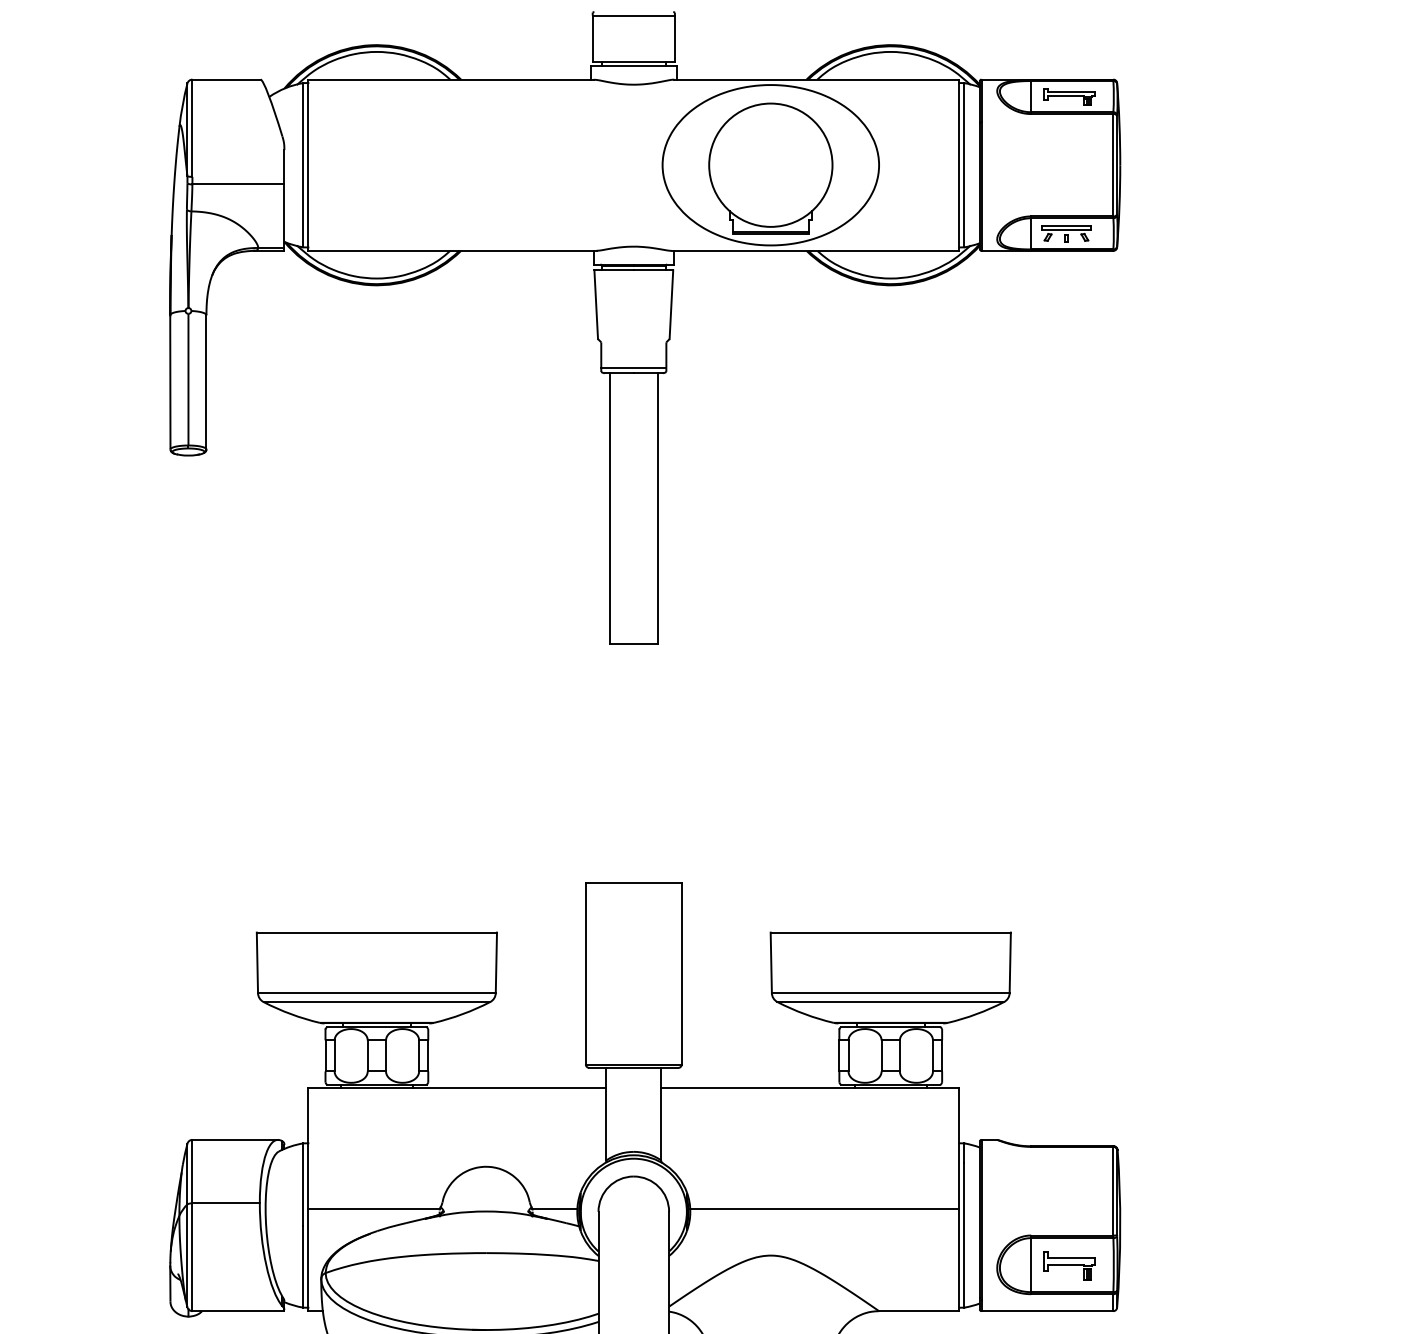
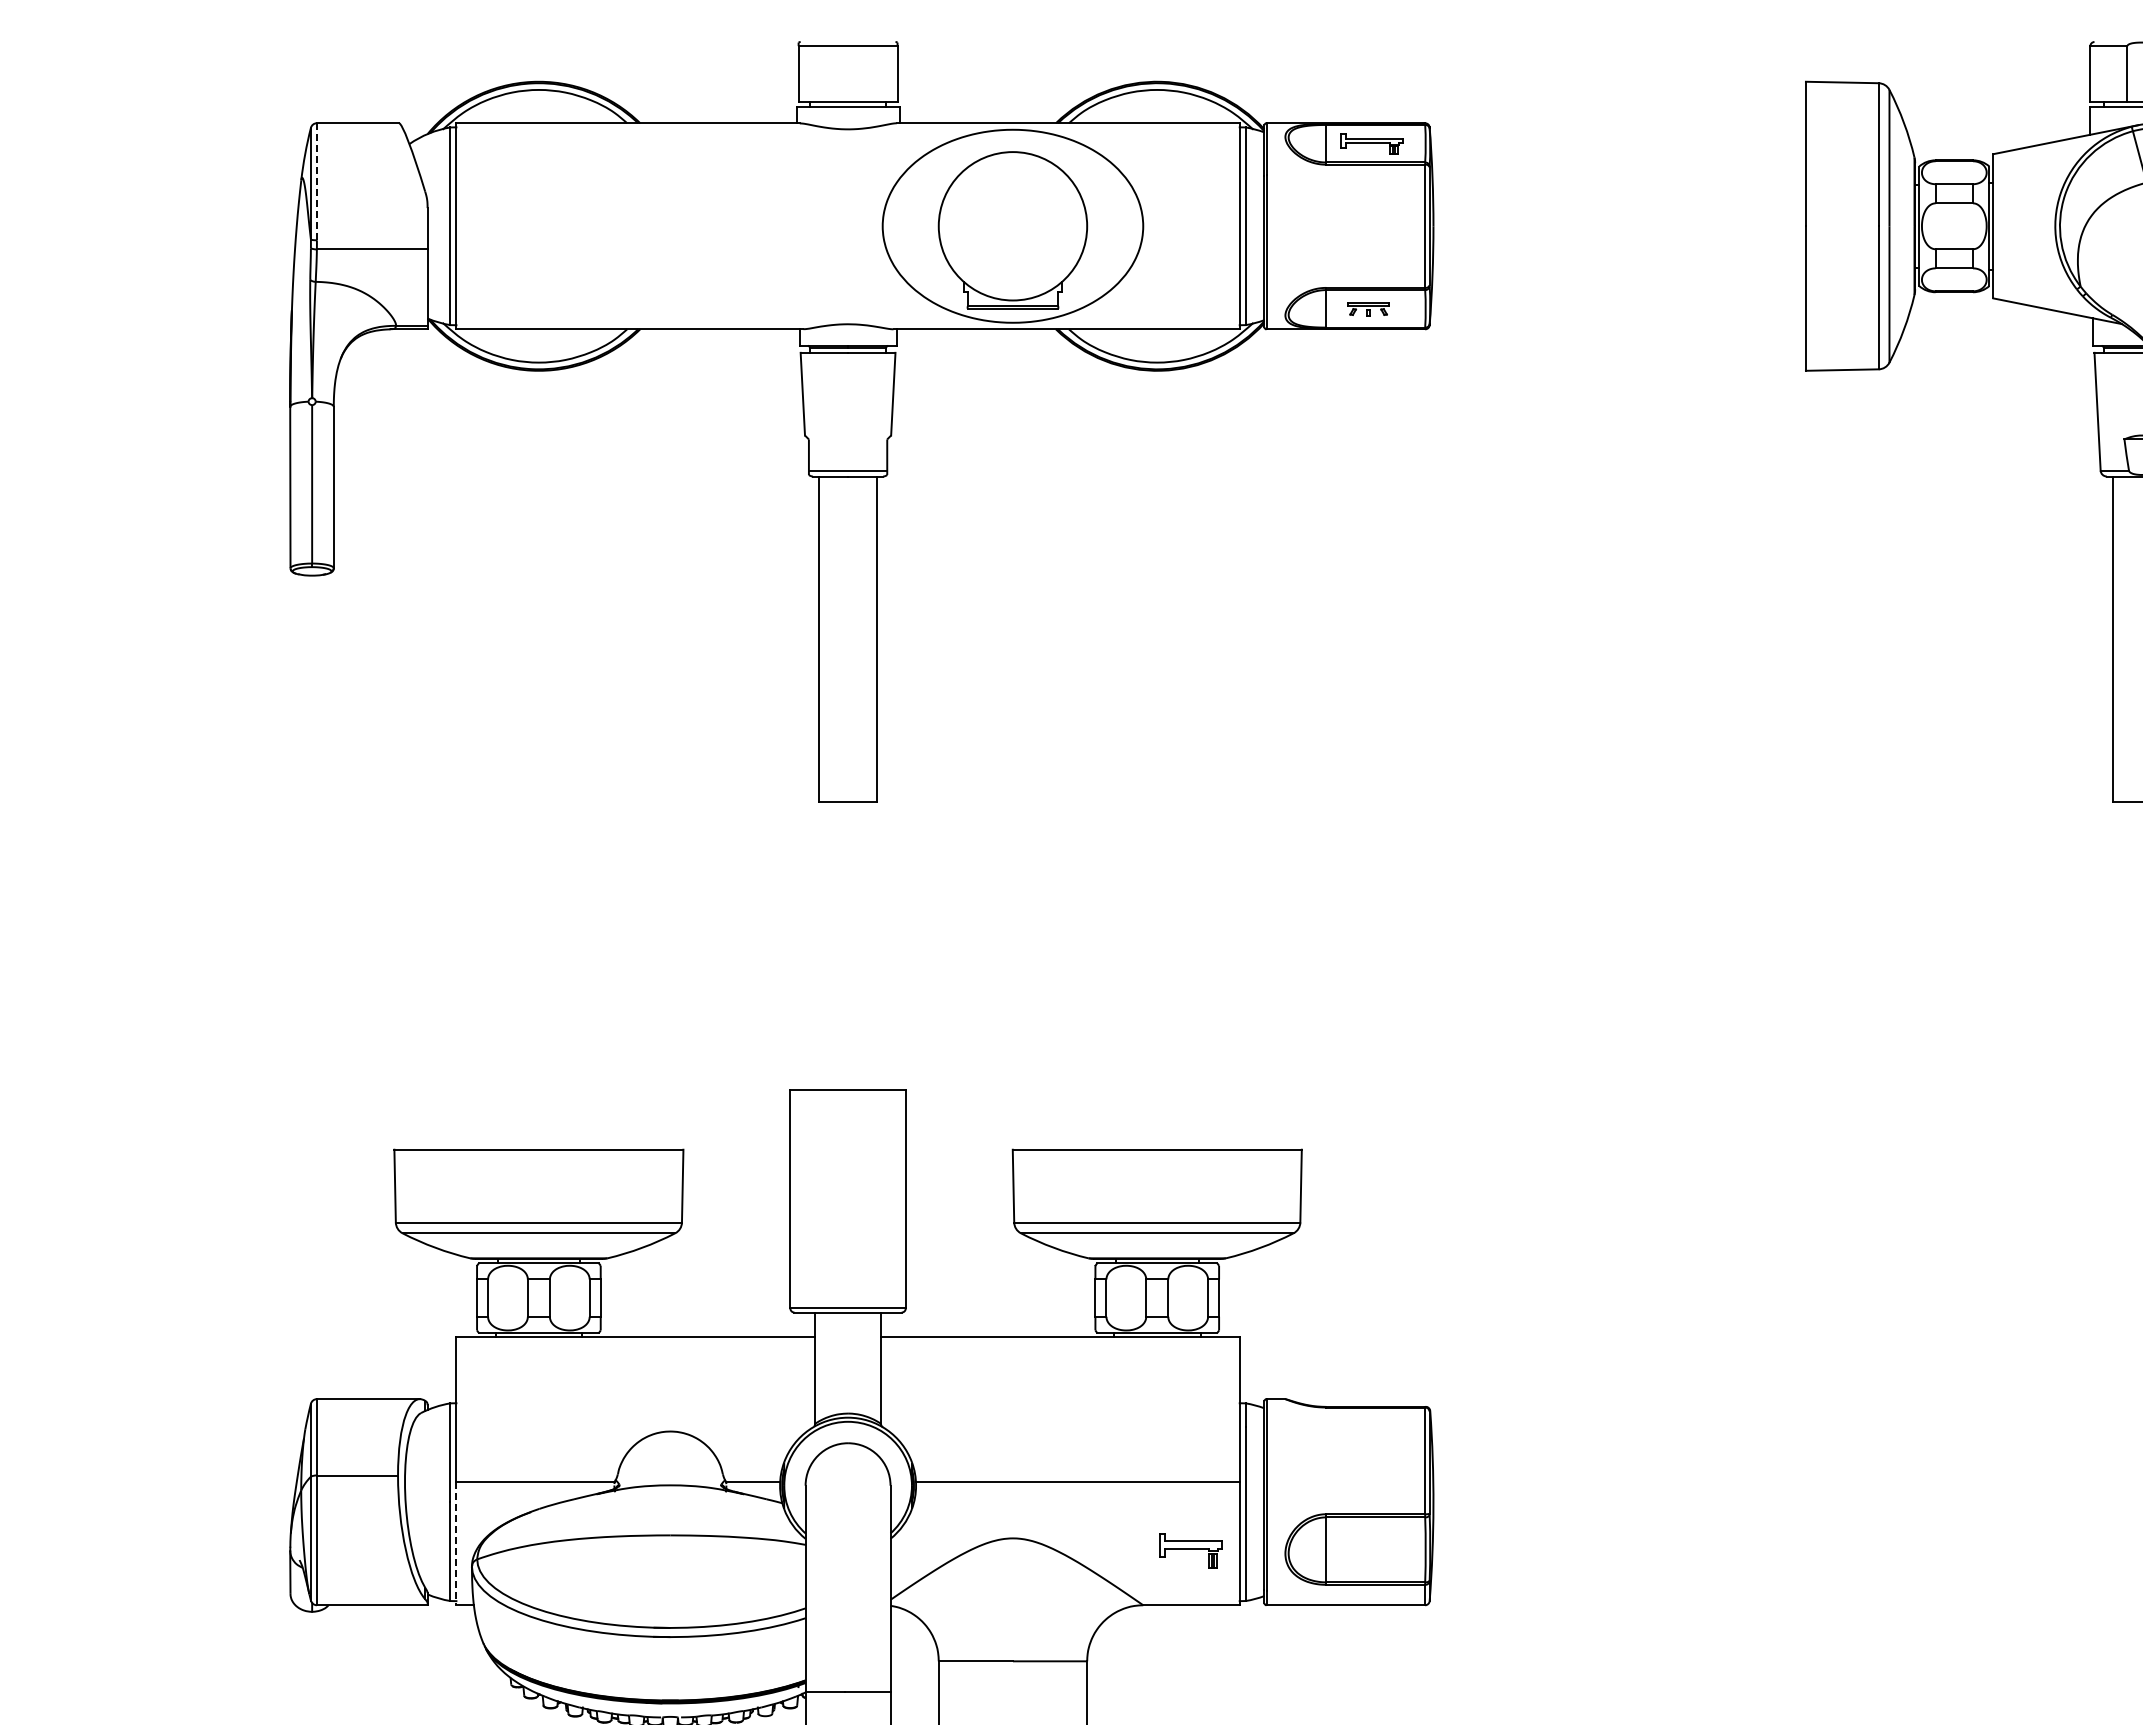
line: (192, 128) -> (316, 181), solid -> dashed
part: (1066, 234) -> (1368, 309), size x0.7
line: (308, 1259) -> (456, 1543), solid -> dashed
part: (1068, 1265) -> (1190, 1550), moved

